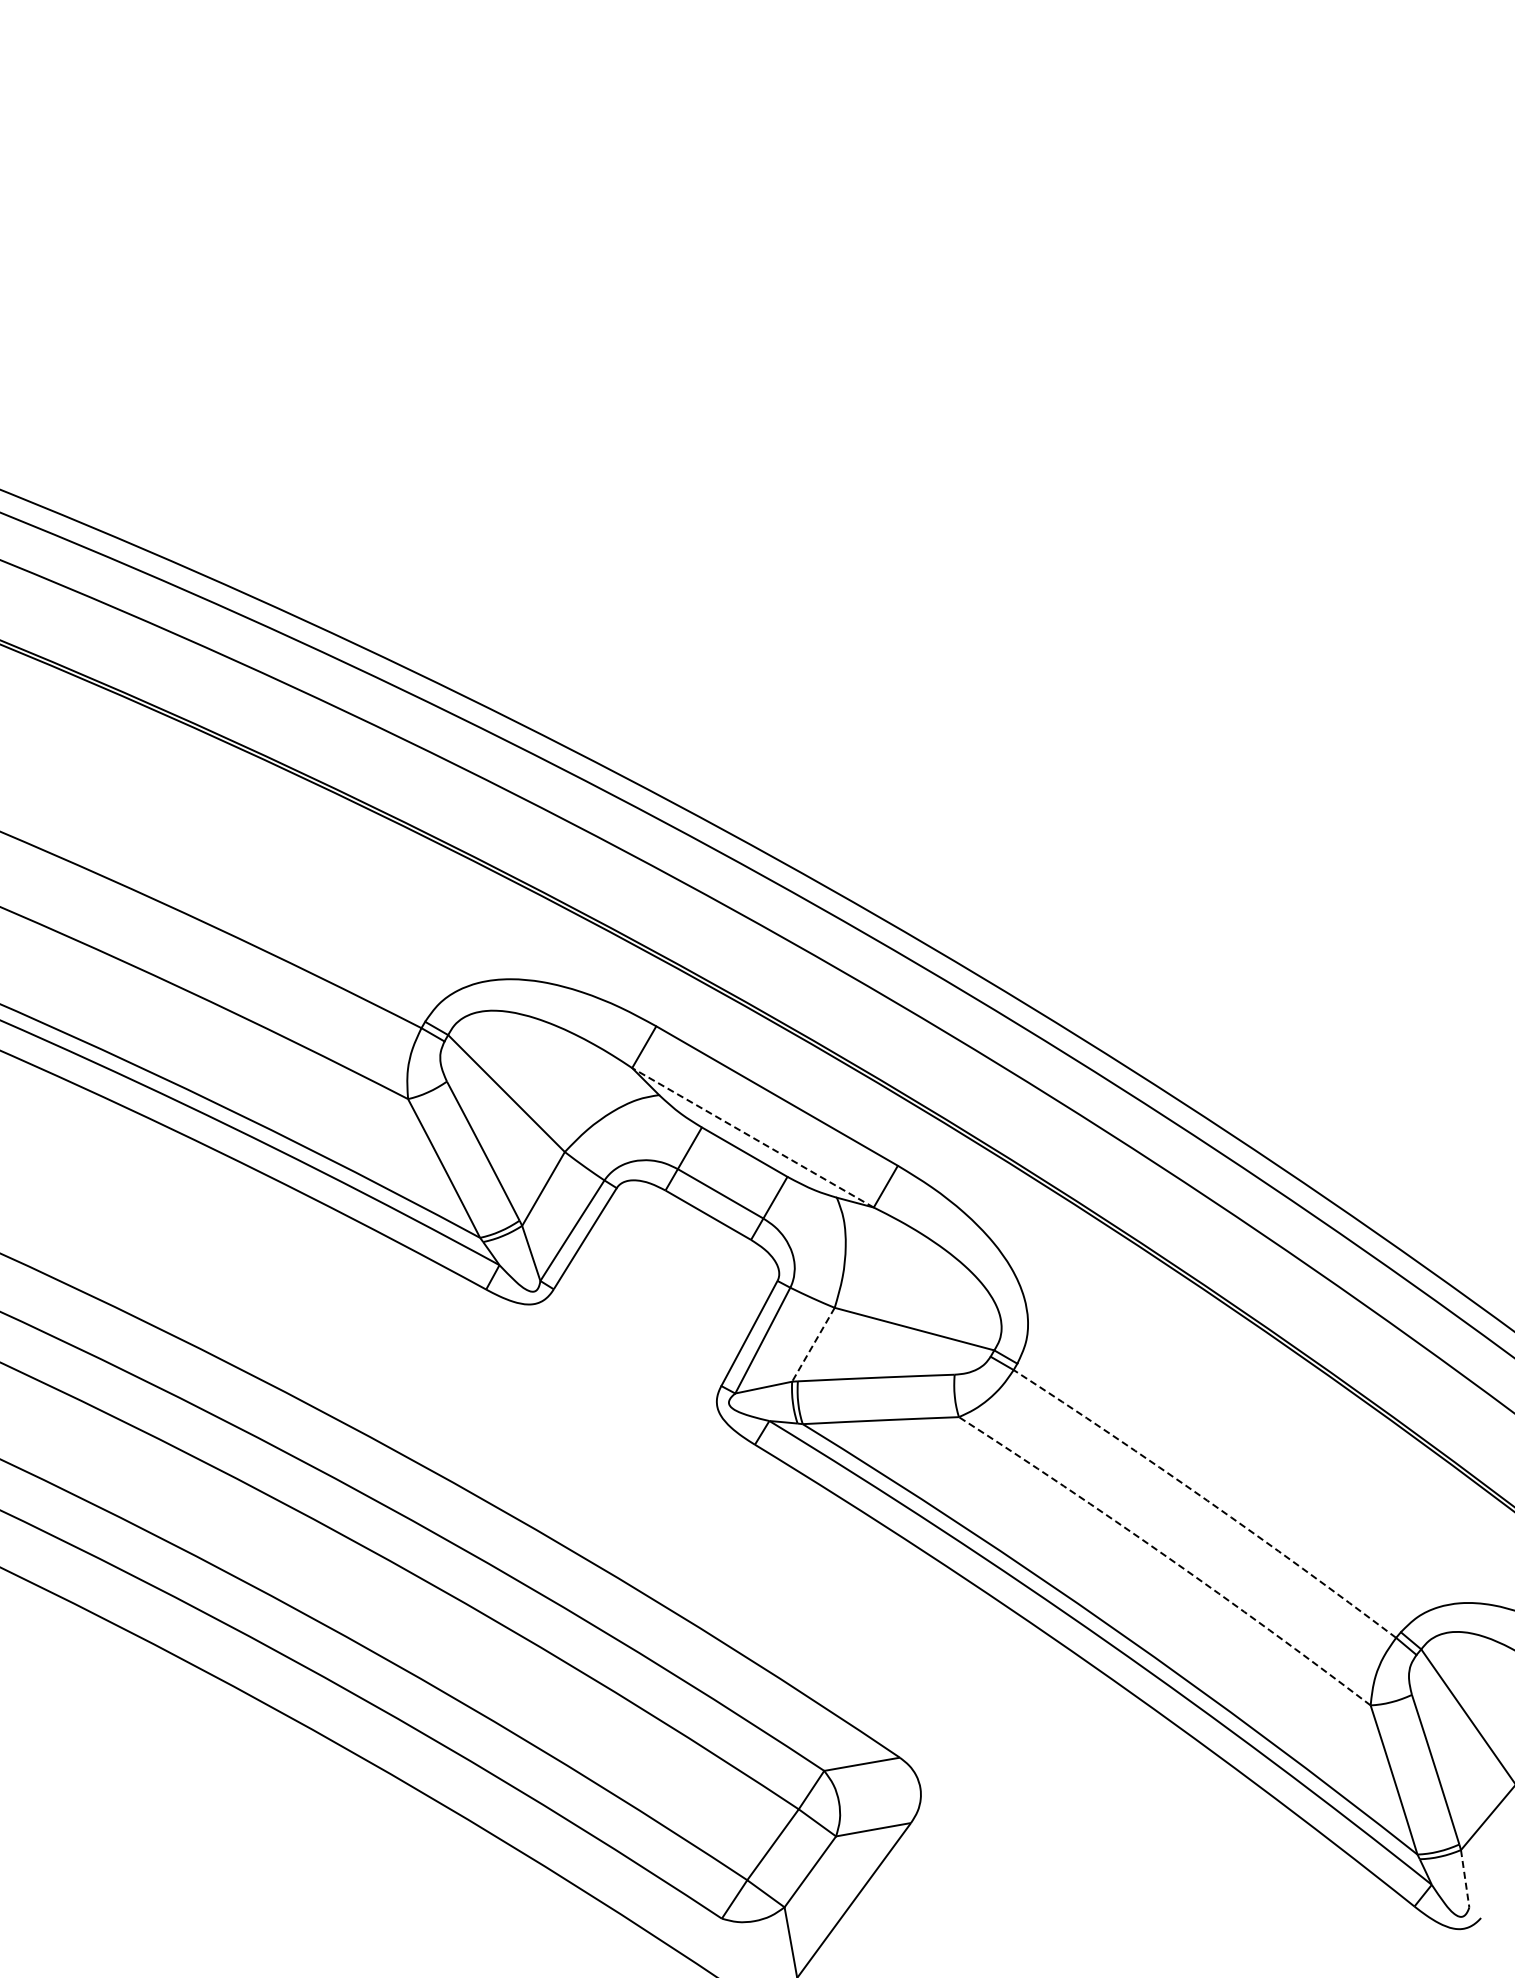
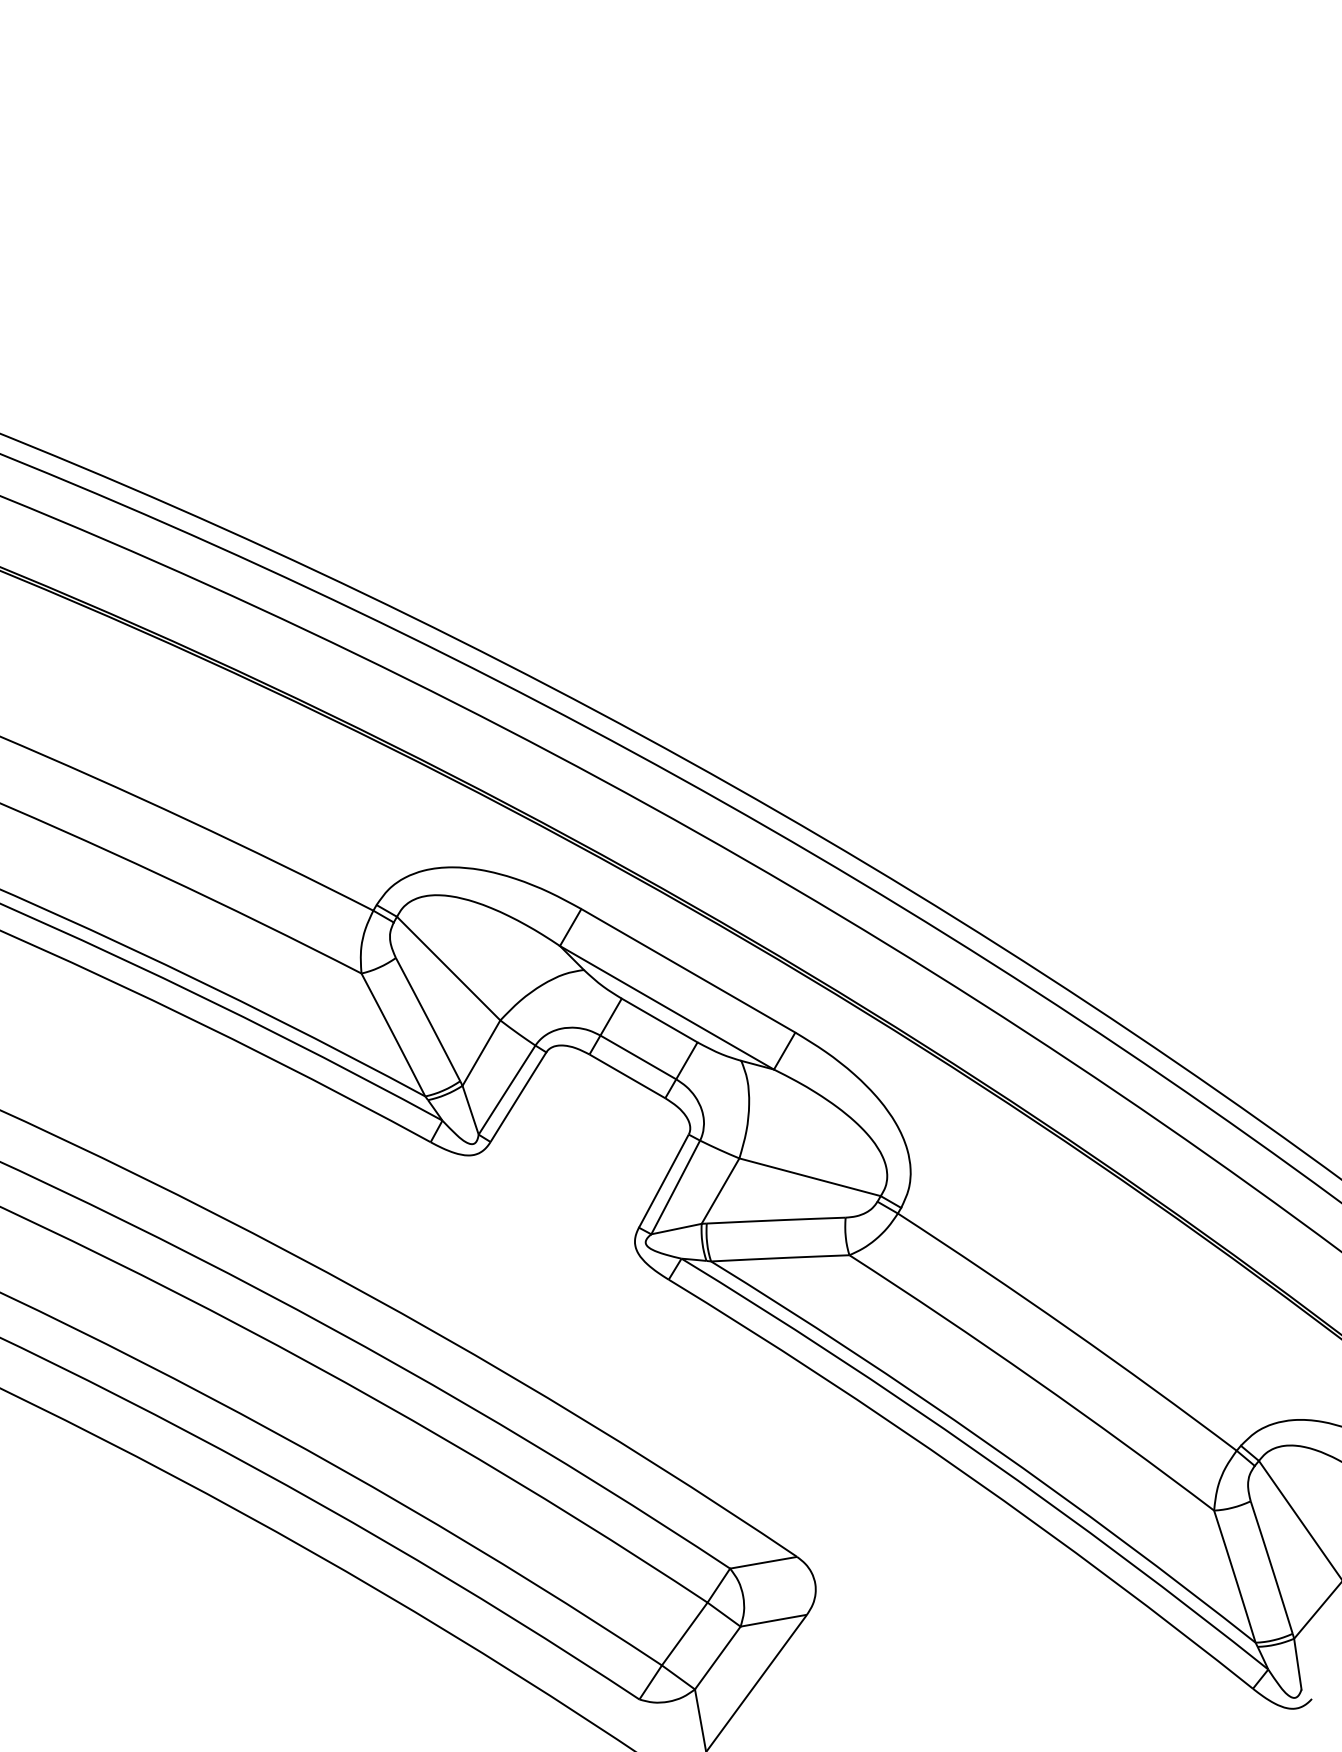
line: (752, 1137) -> (666, 1007), dashed -> solid
line: (813, 1344) -> (720, 1190), dashed -> solid
arc: (1207, 1500) -> (1069, 1329), dashed -> solid
arc: (1167, 1557) -> (1034, 1379), dashed -> solid
line: (1465, 1878) -> (1298, 1663), dashed -> solid

